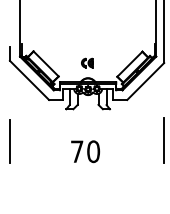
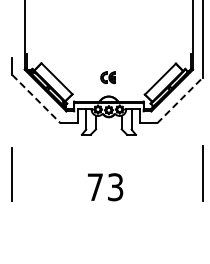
line: (29, 80) -> (36, 99), solid -> dashed
line: (146, 81) -> (180, 100), solid -> dashed
text: (93, 151) -> (115, 187), 70 -> 73

